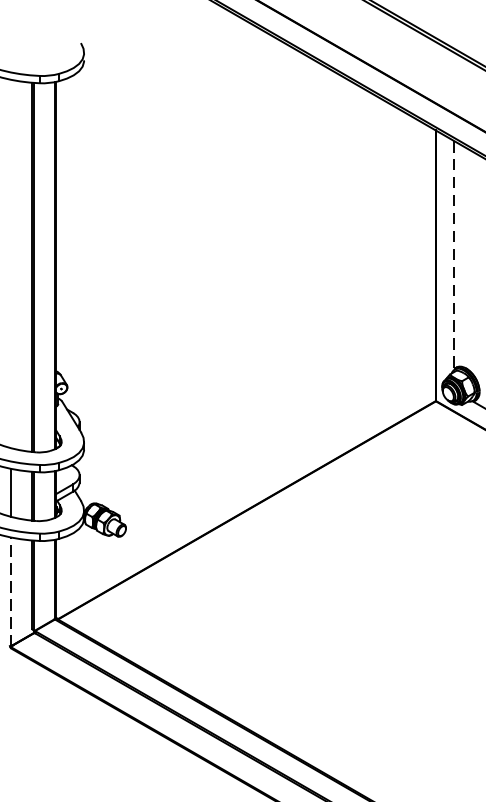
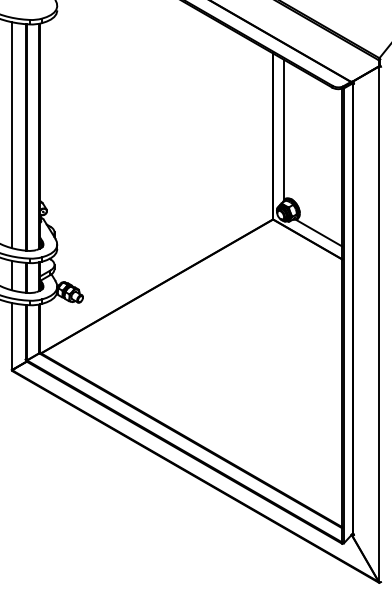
line: (454, 256) -> (284, 130), dashed -> solid
line: (11, 264) -> (12, 135), added
line: (11, 591) -> (12, 336), dashed -> solid

